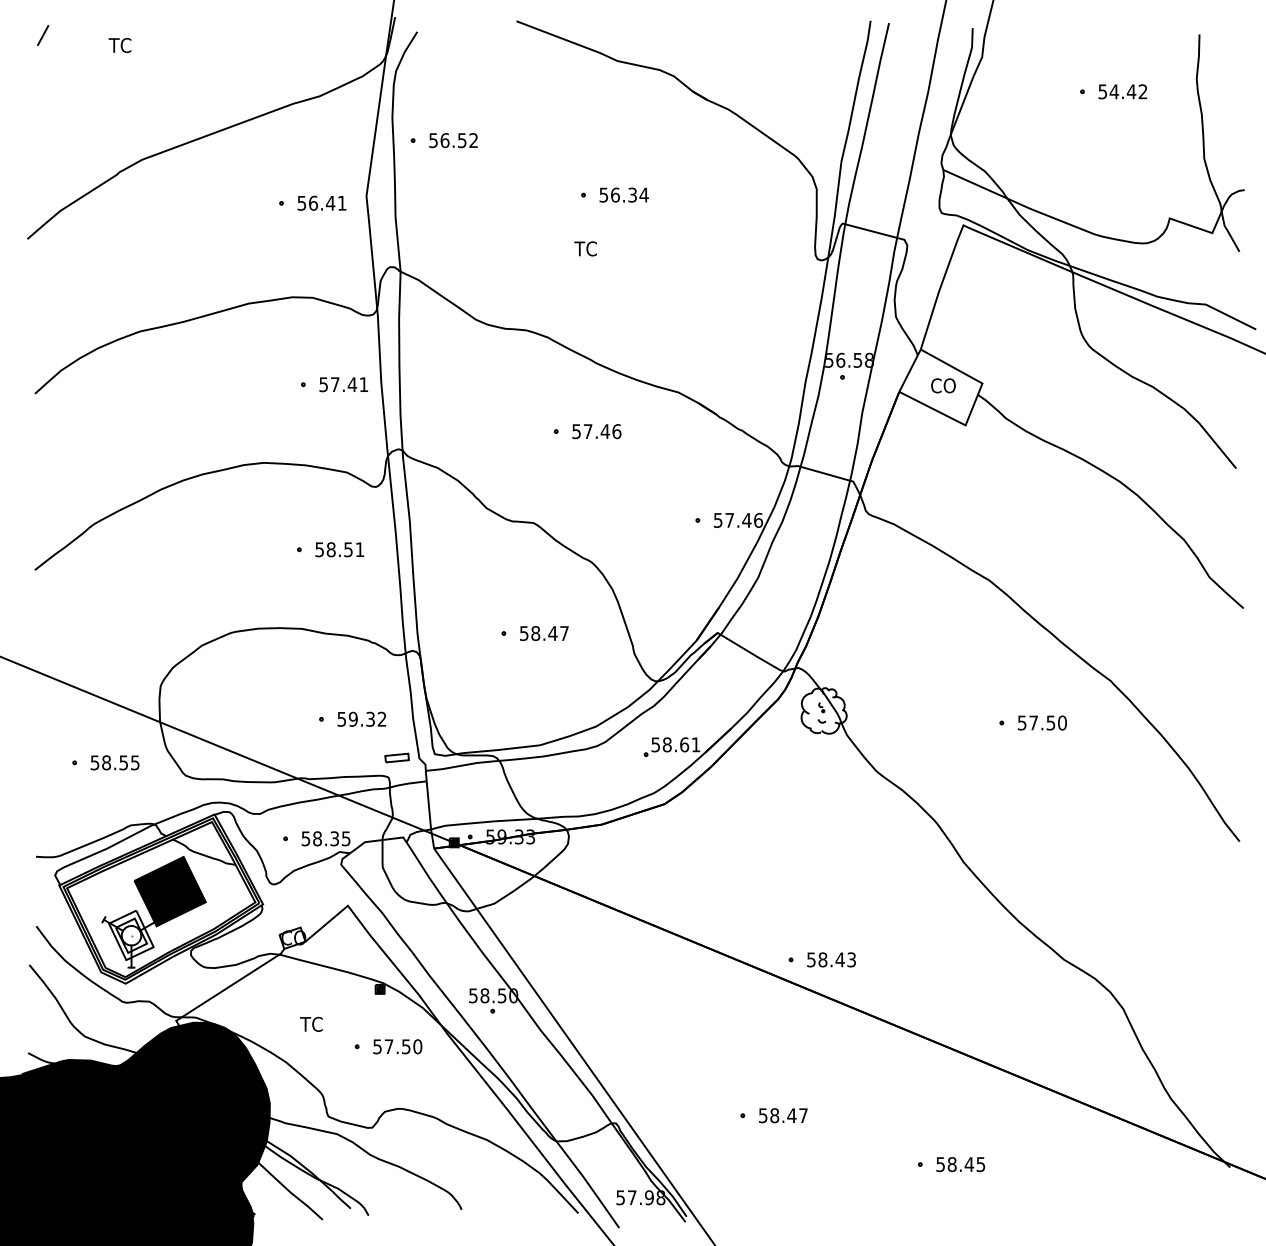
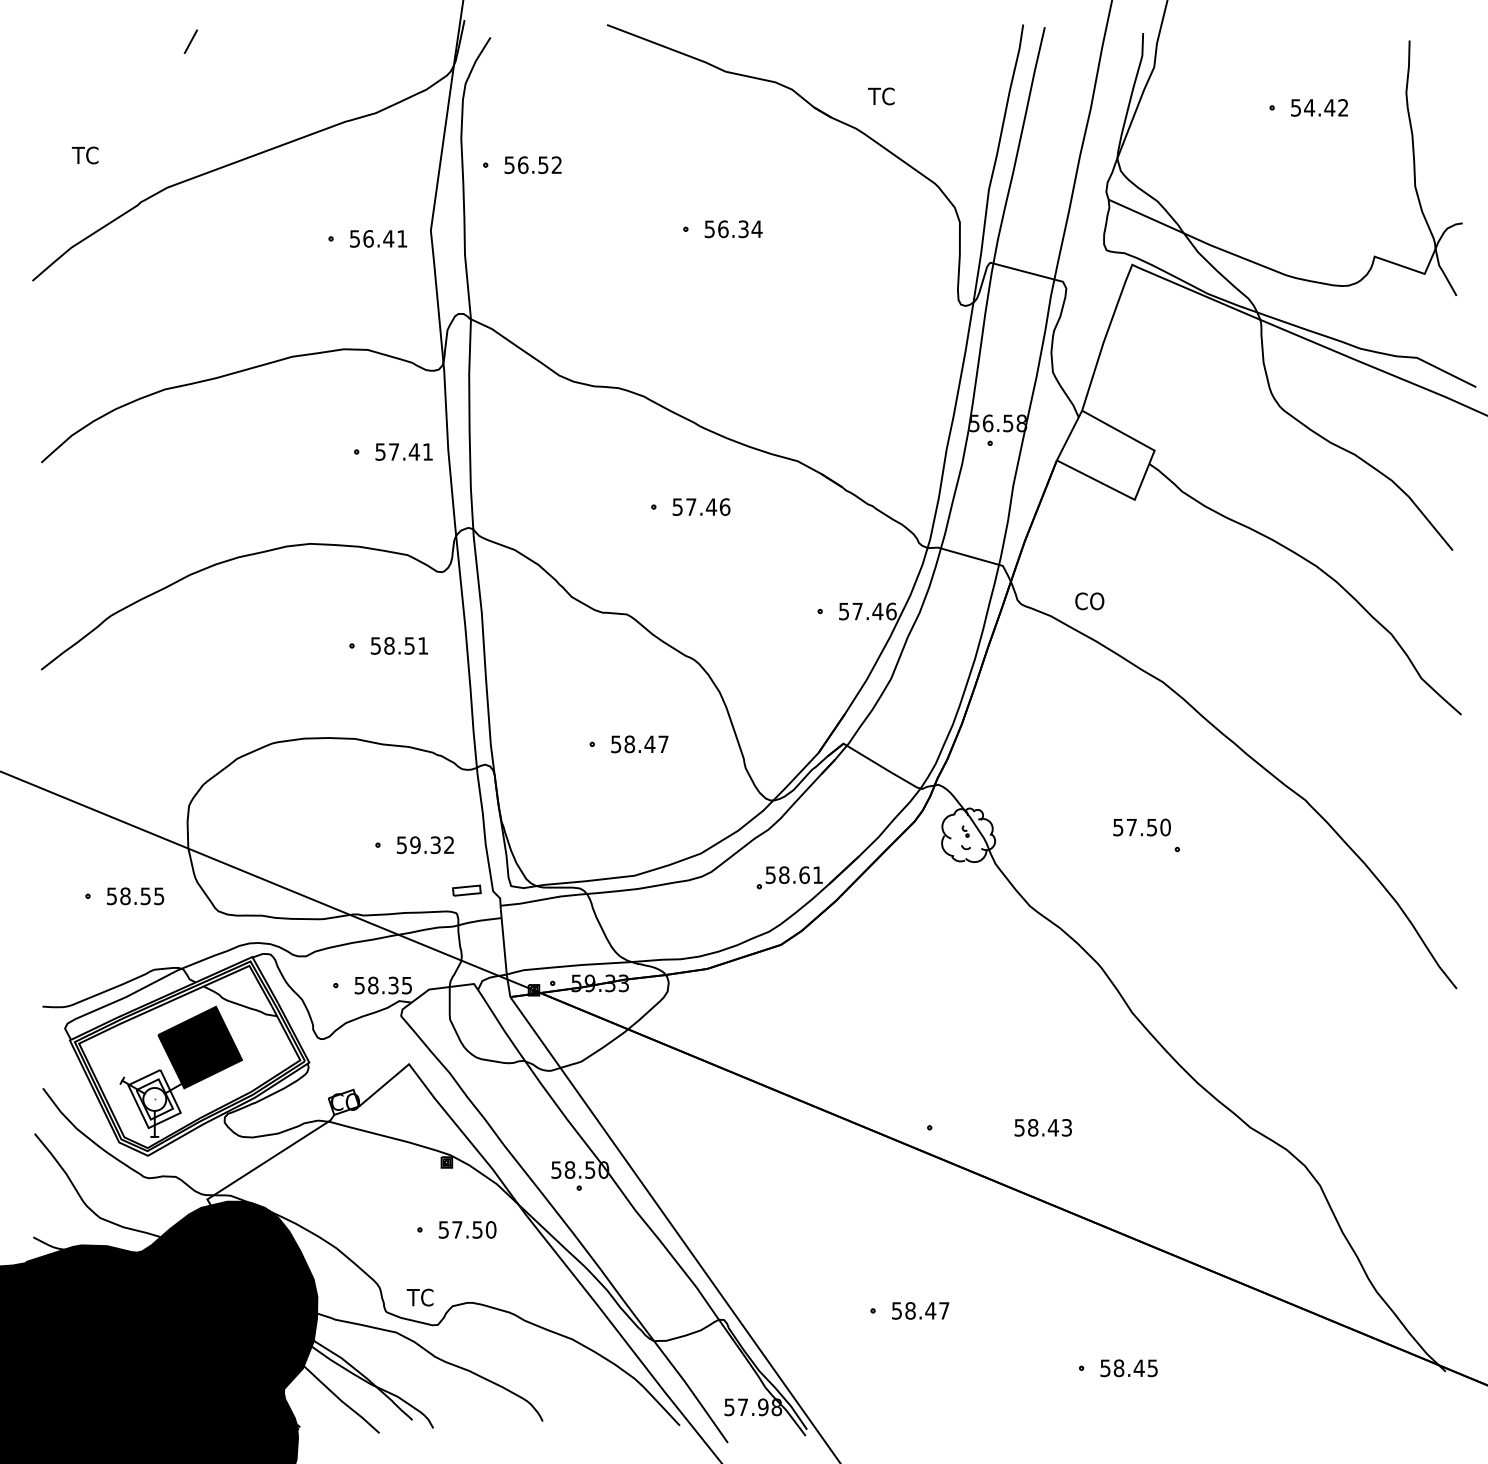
line: (42, 35) -> (190, 41), moved
text: (120, 45) -> (85, 155), moved
text: (585, 248) -> (881, 96), moved
text: (943, 385) -> (1089, 601), moved
text: (1041, 723) -> (1141, 827), moved
text: (830, 959) -> (1042, 1127), moved
text: (310, 1024) -> (419, 1297), moved

